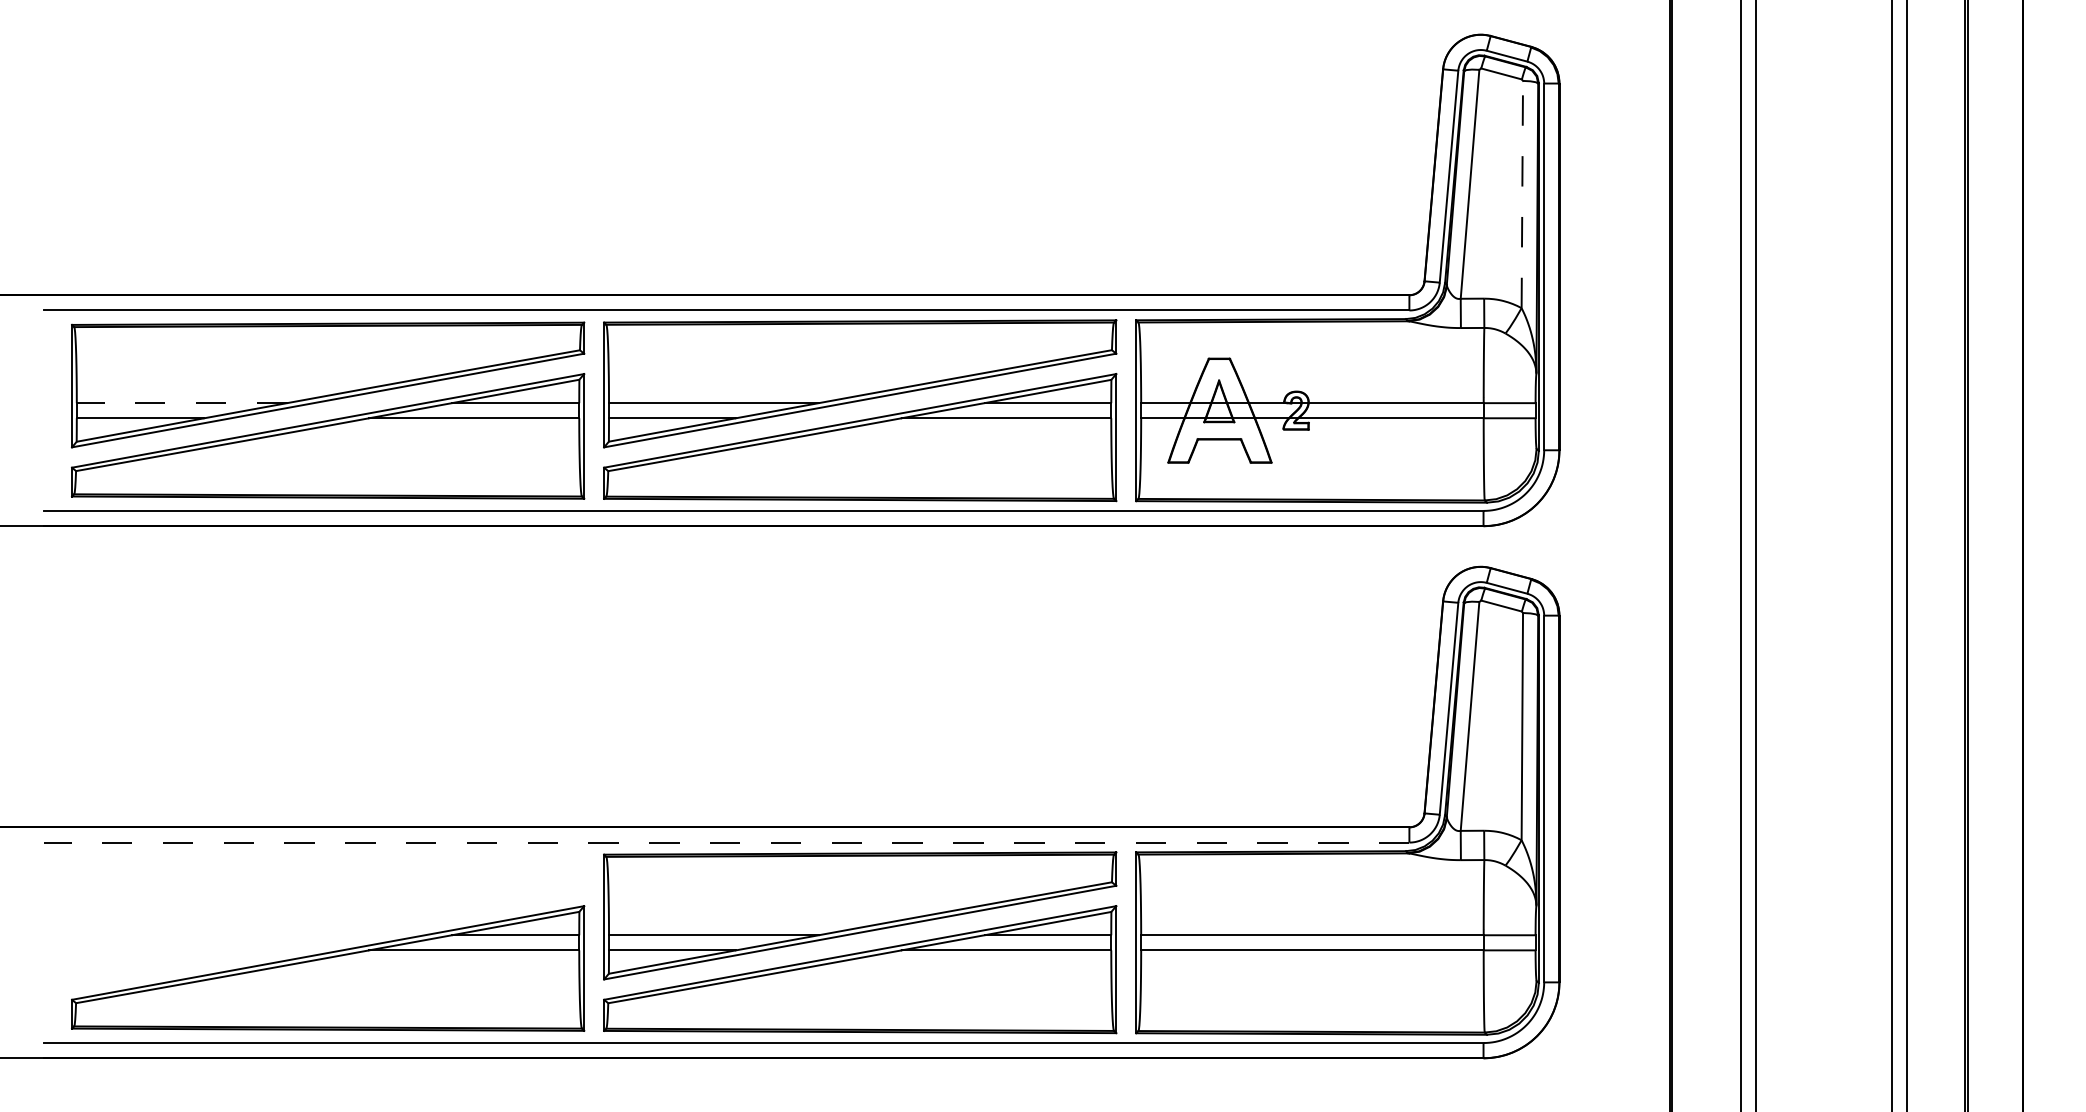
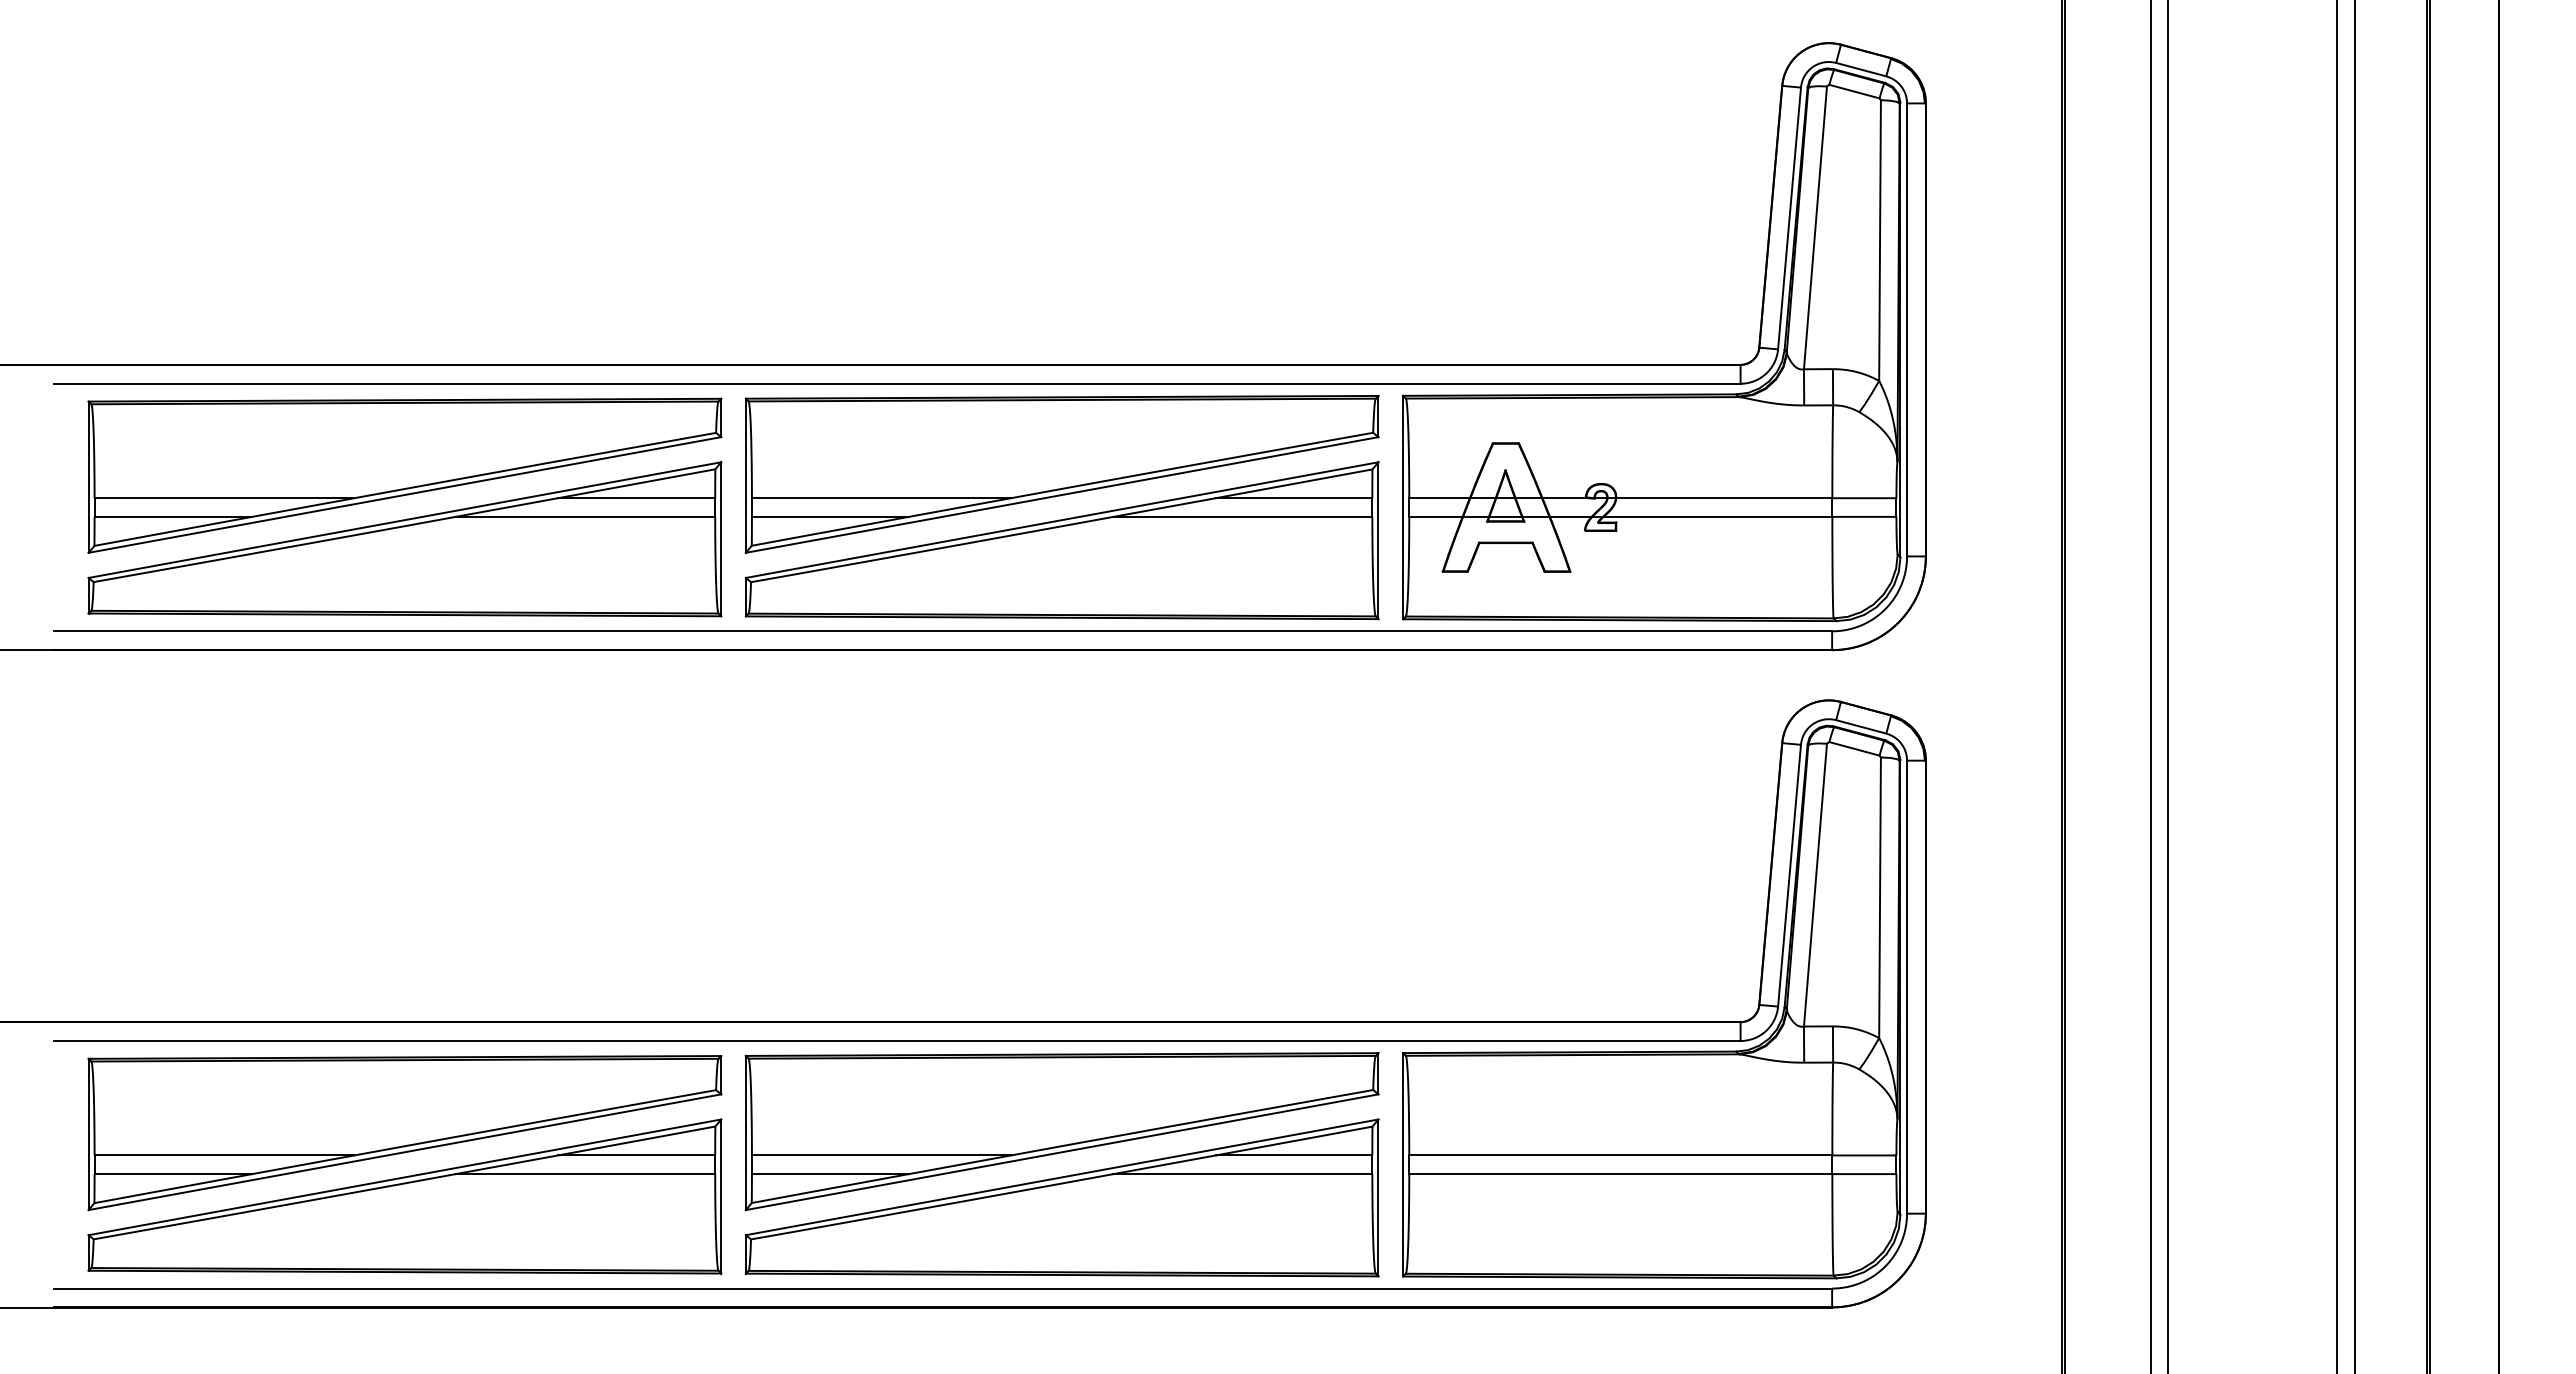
line: (1522, 194) -> (1880, 240), dashed -> solid
line: (181, 403) -> (224, 498), dashed -> solid
line: (726, 842) -> (896, 1040), dashed -> solid
part: (327, 917) -> (404, 1133), added

